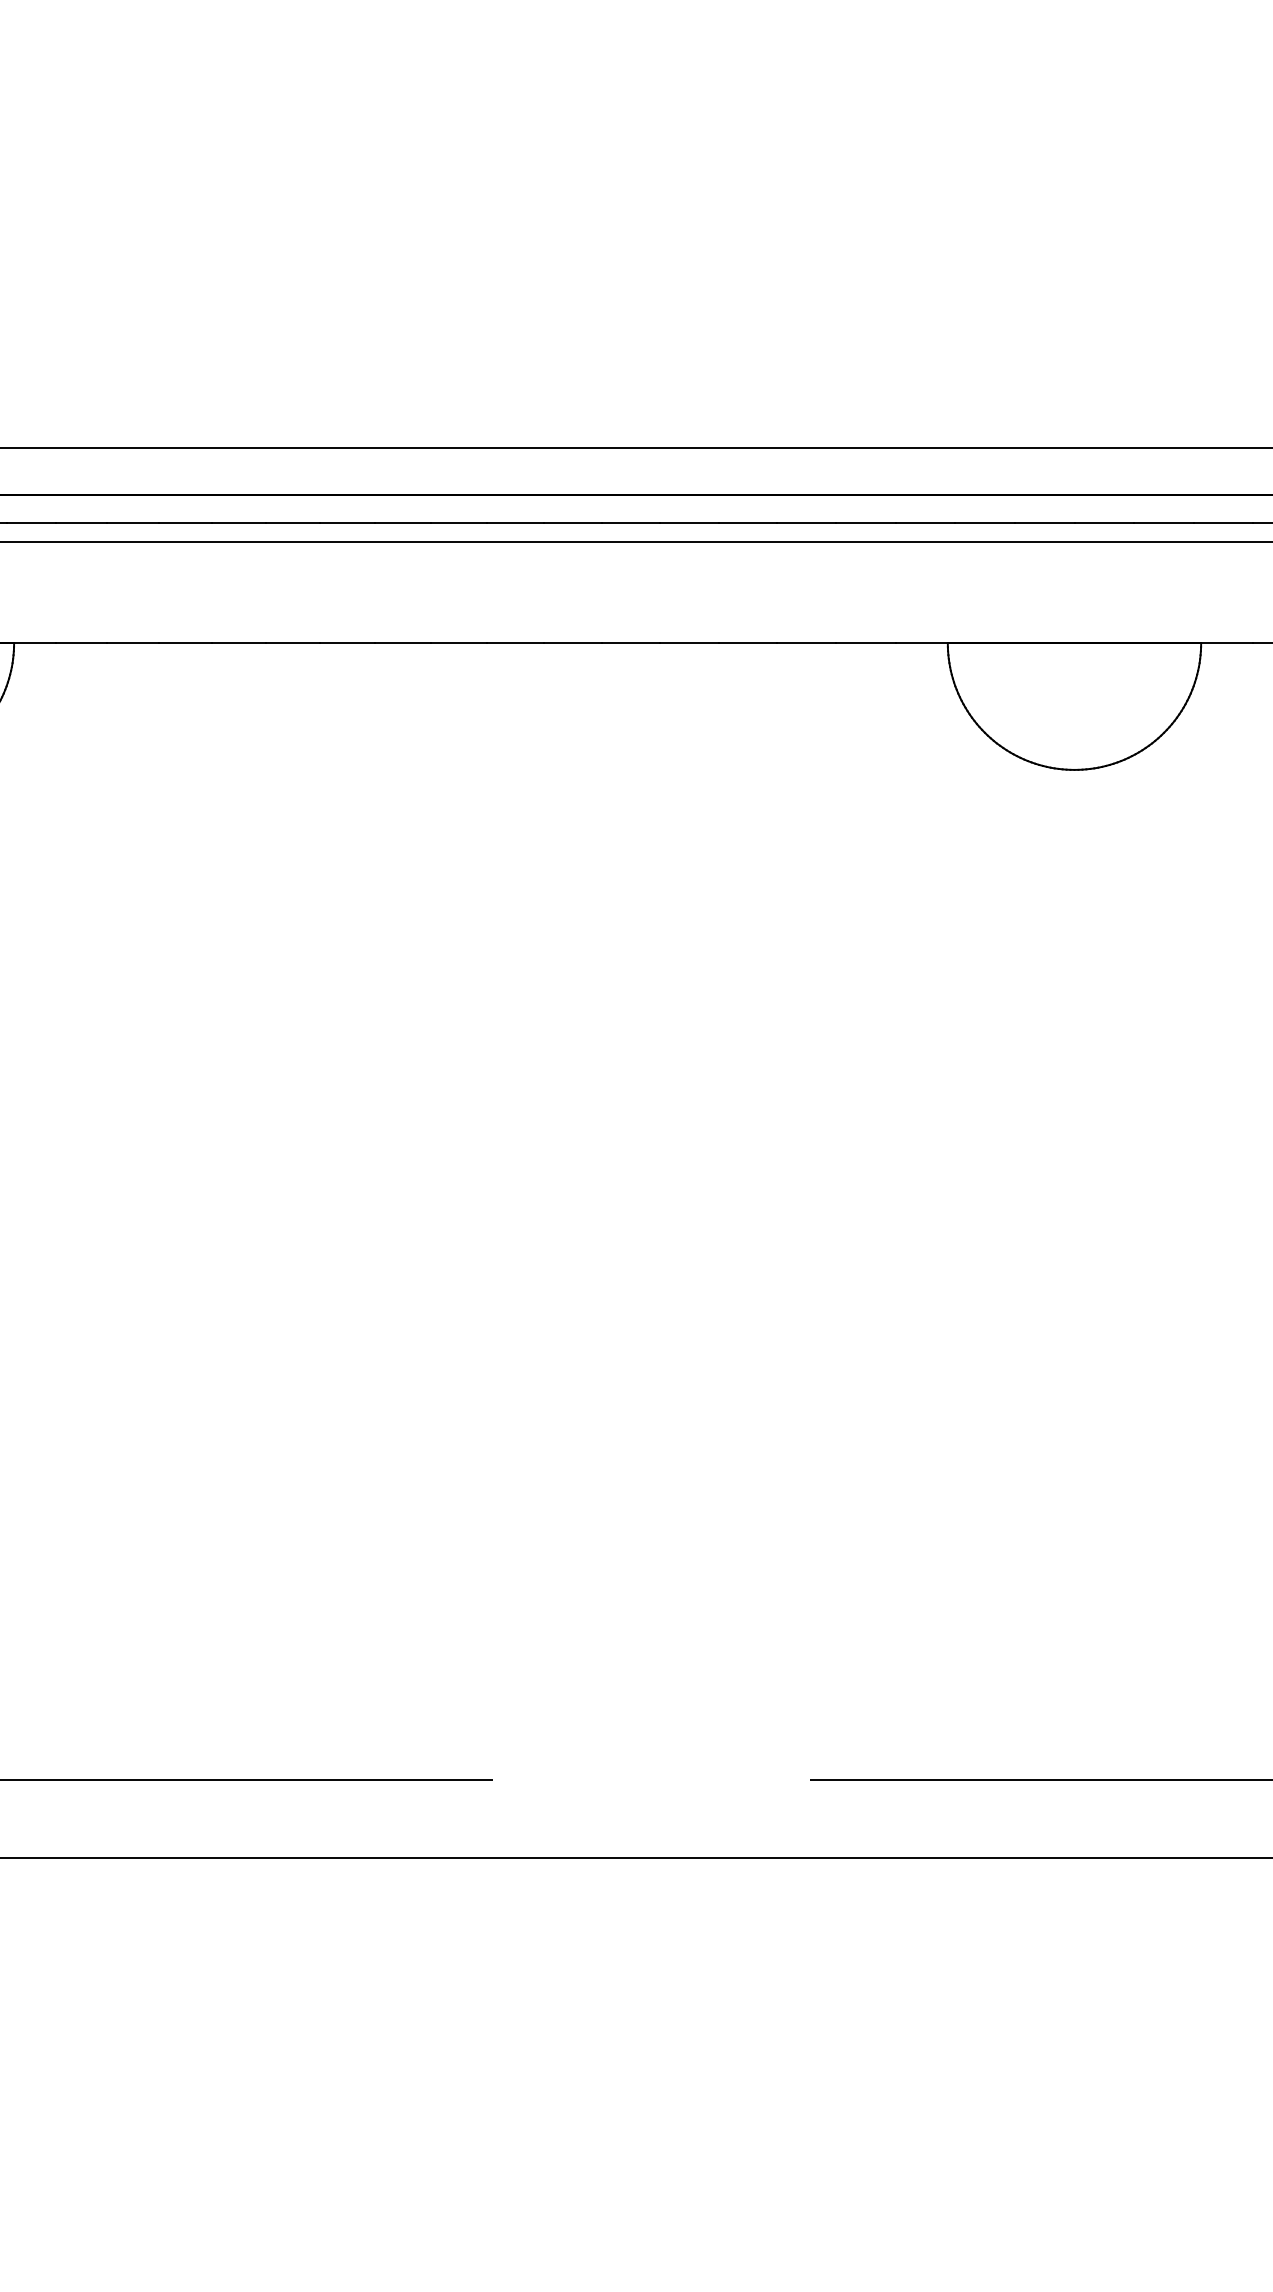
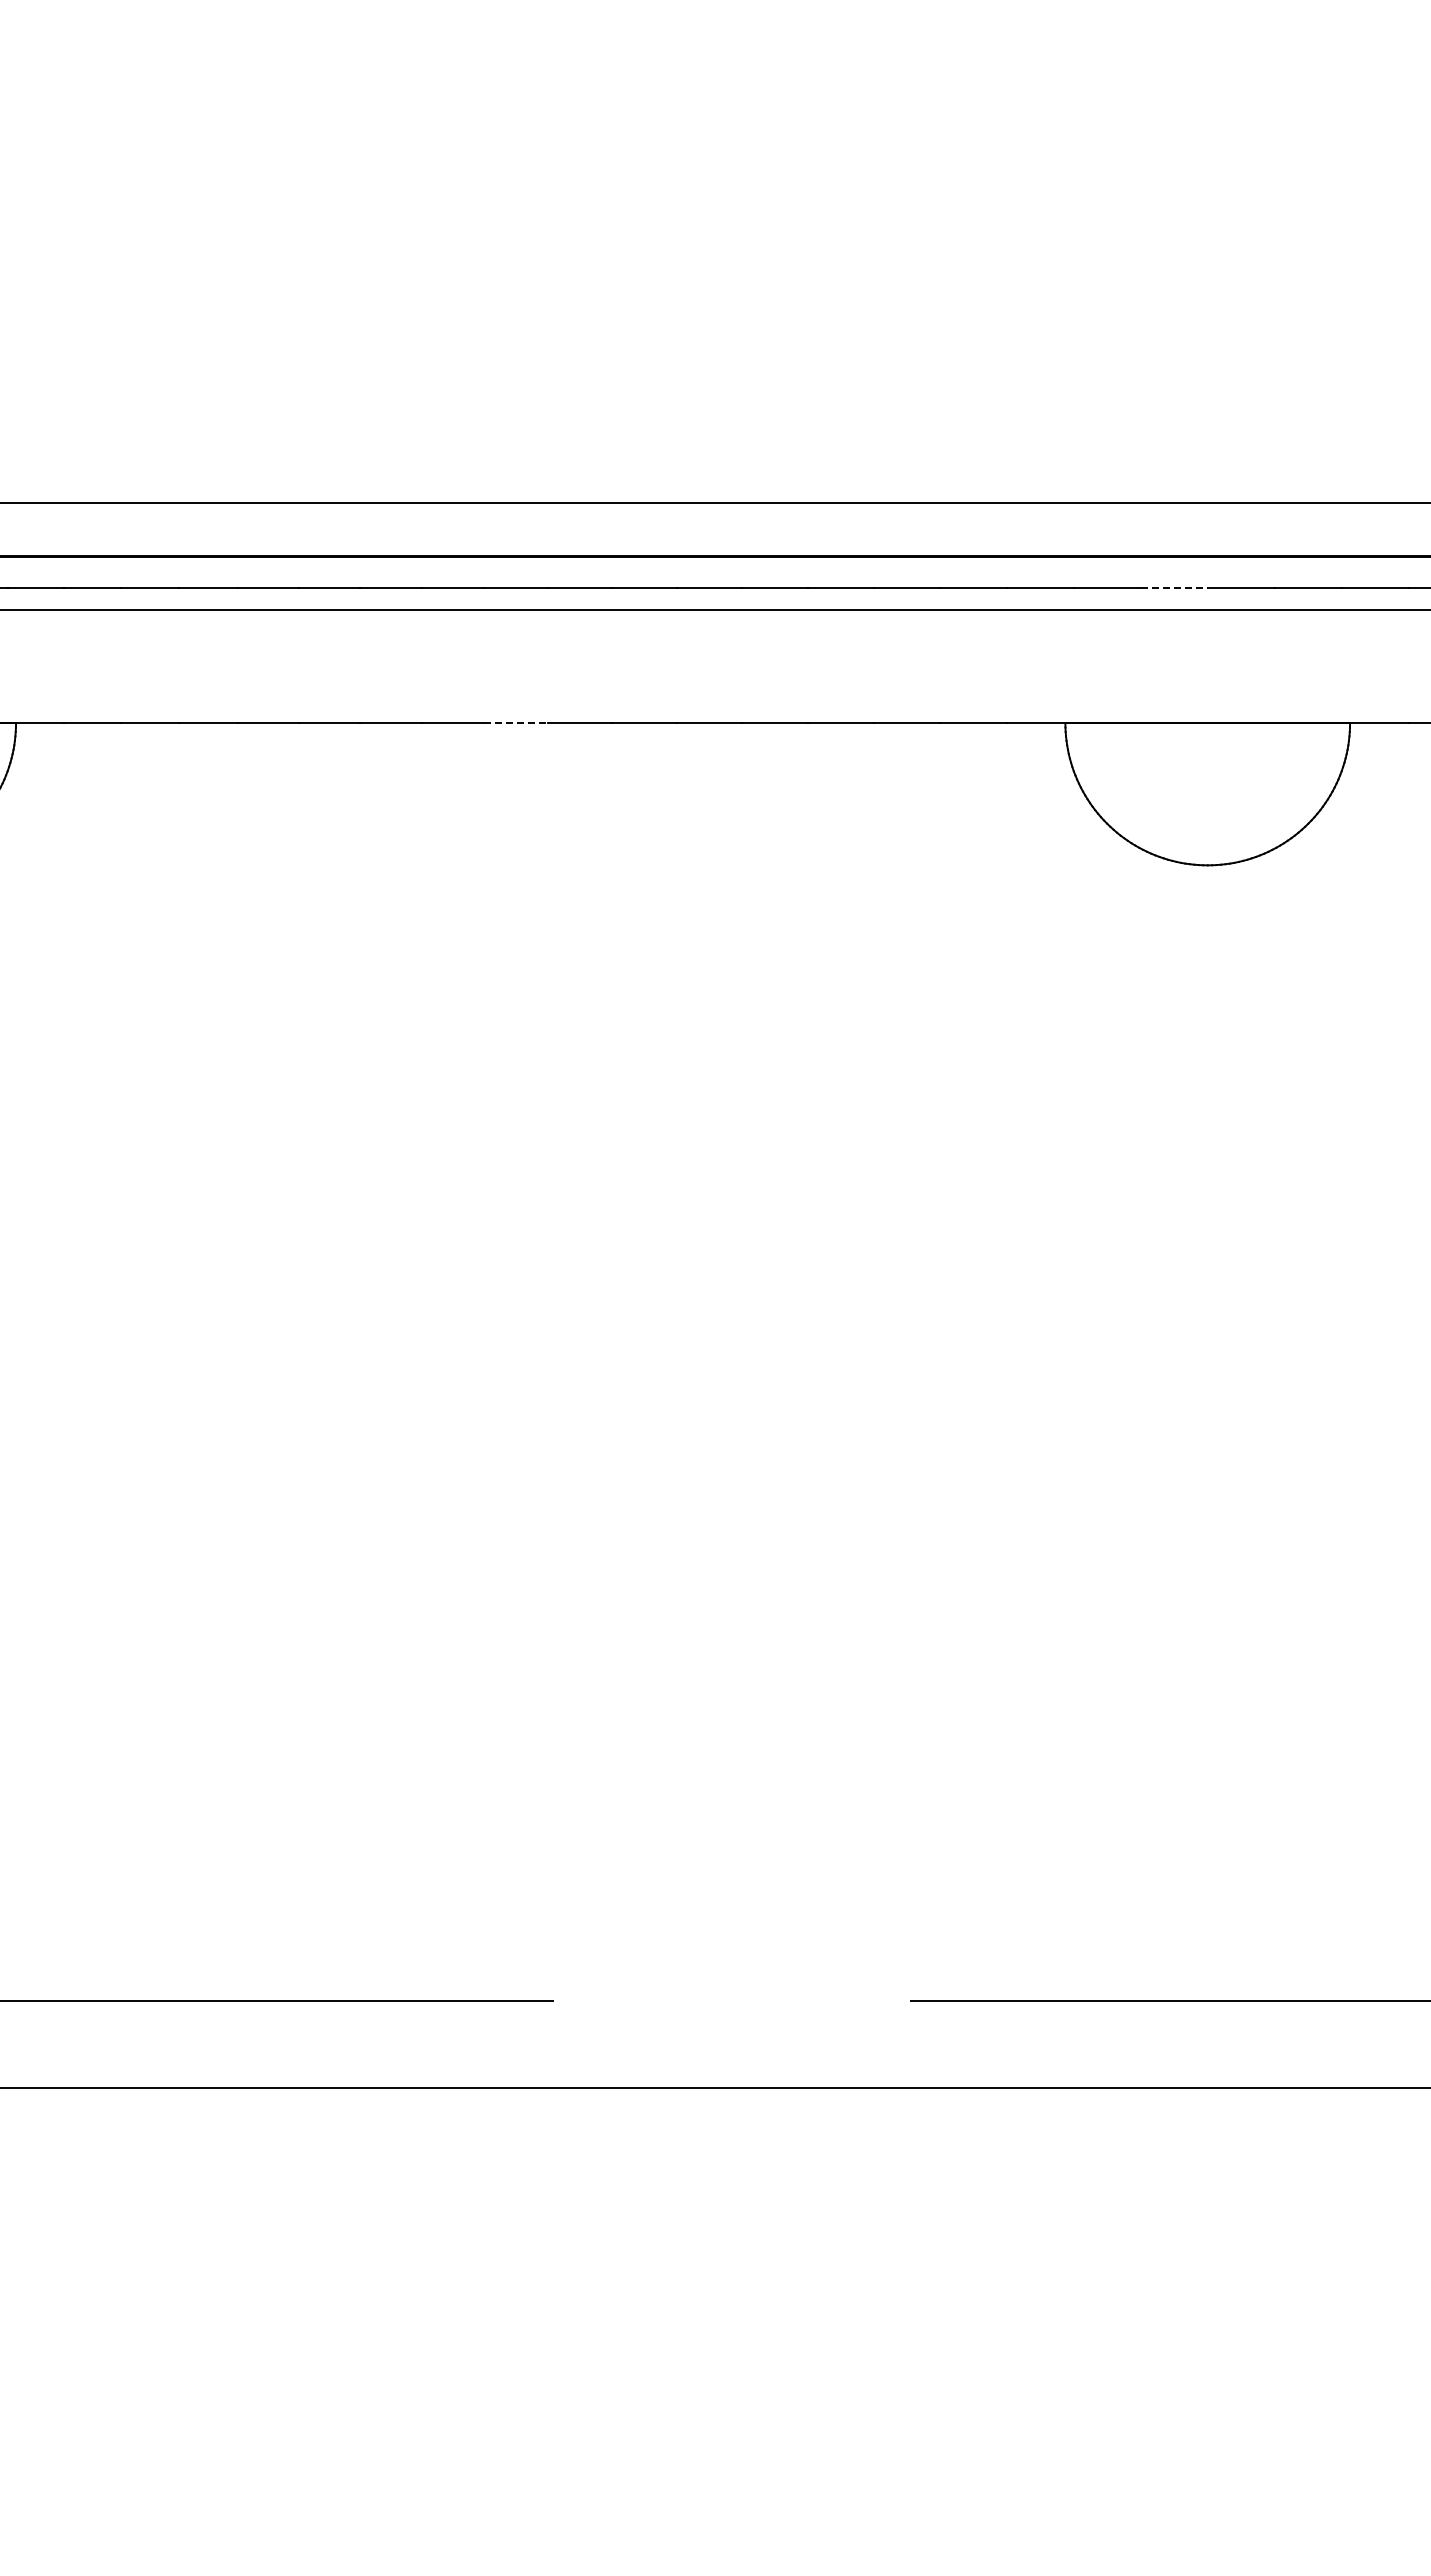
line: (1044, 522) -> (1174, 587), solid -> dashed
line: (459, 643) -> (516, 723), solid -> dashed

